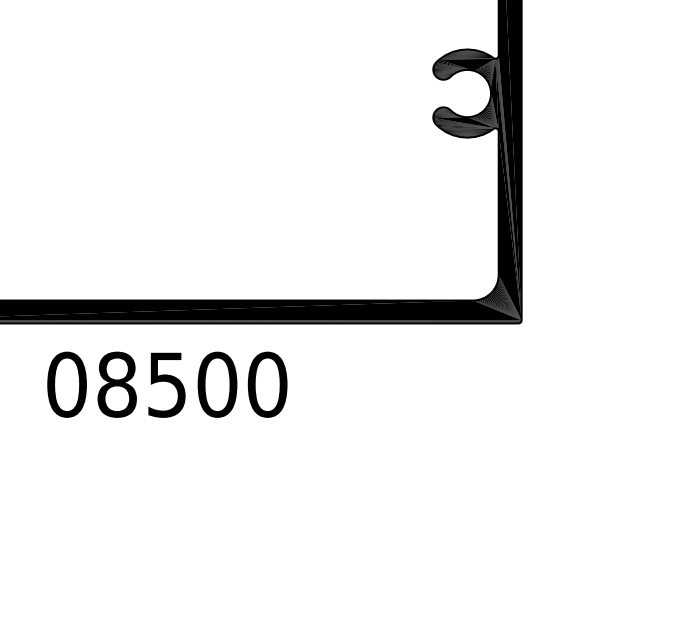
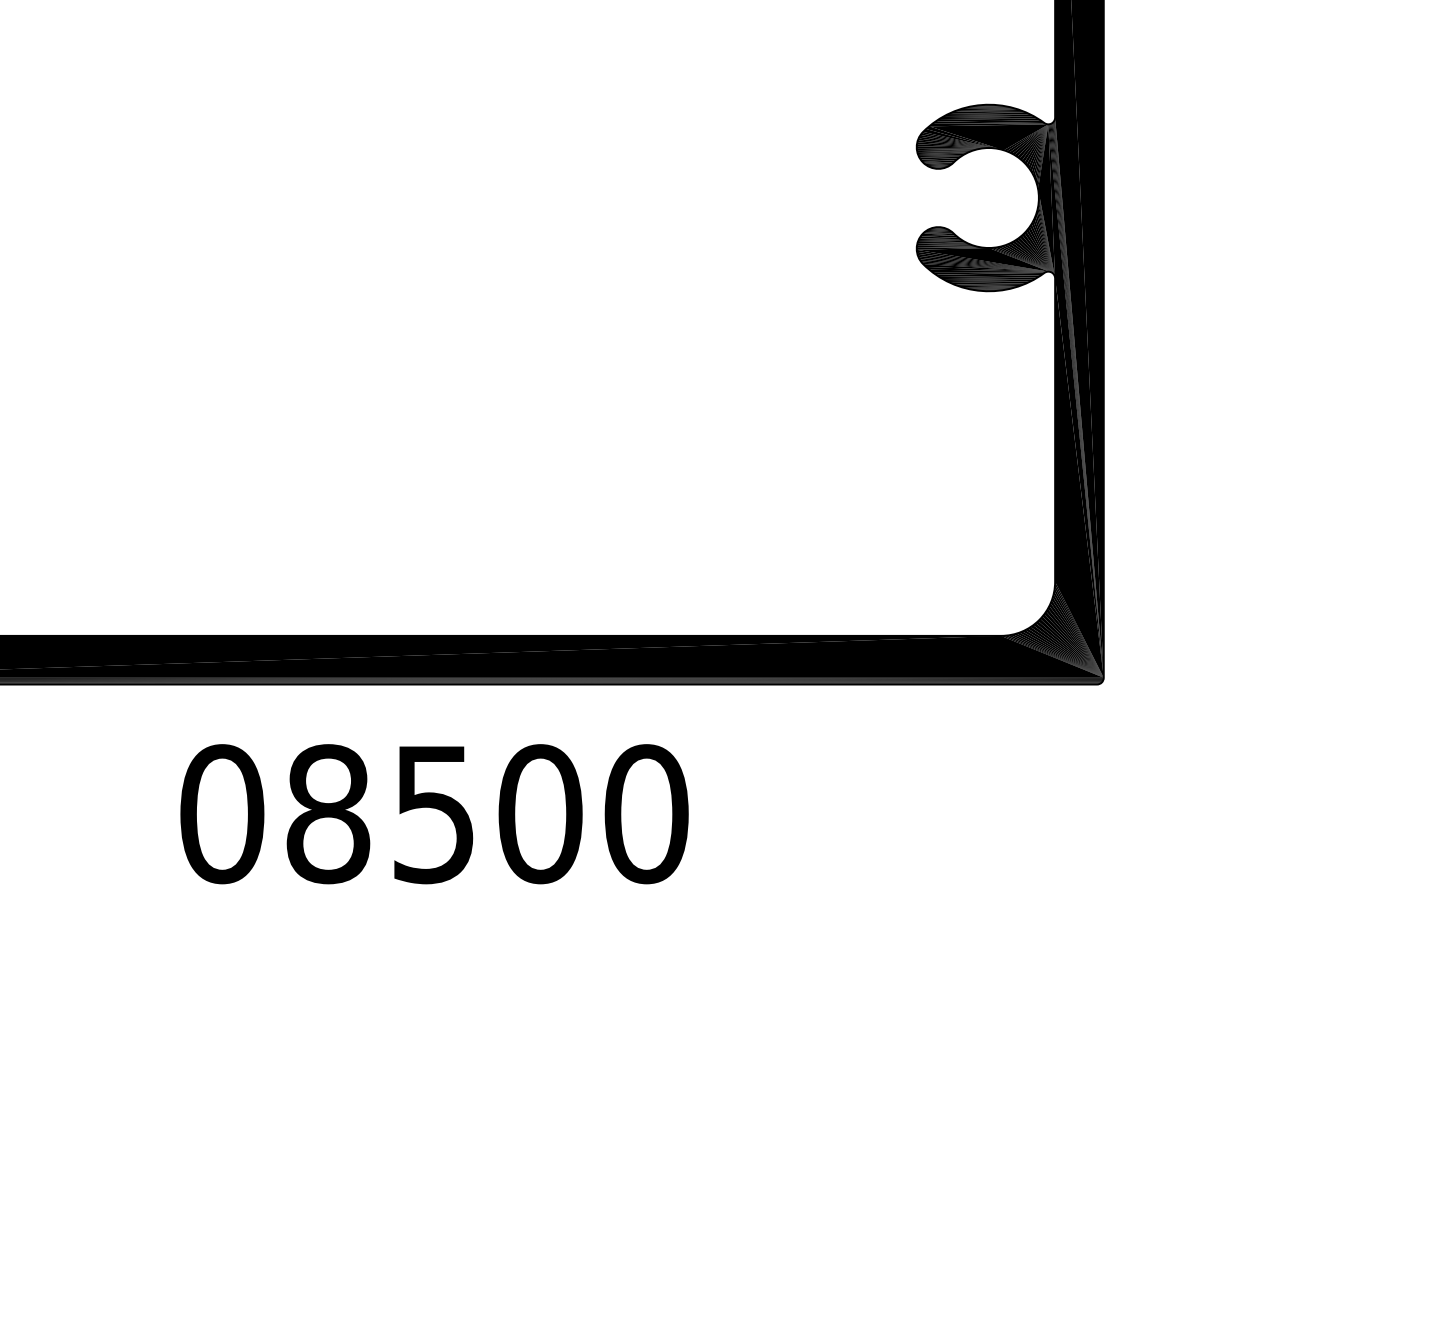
text: (167, 384) -> (434, 813), moved

